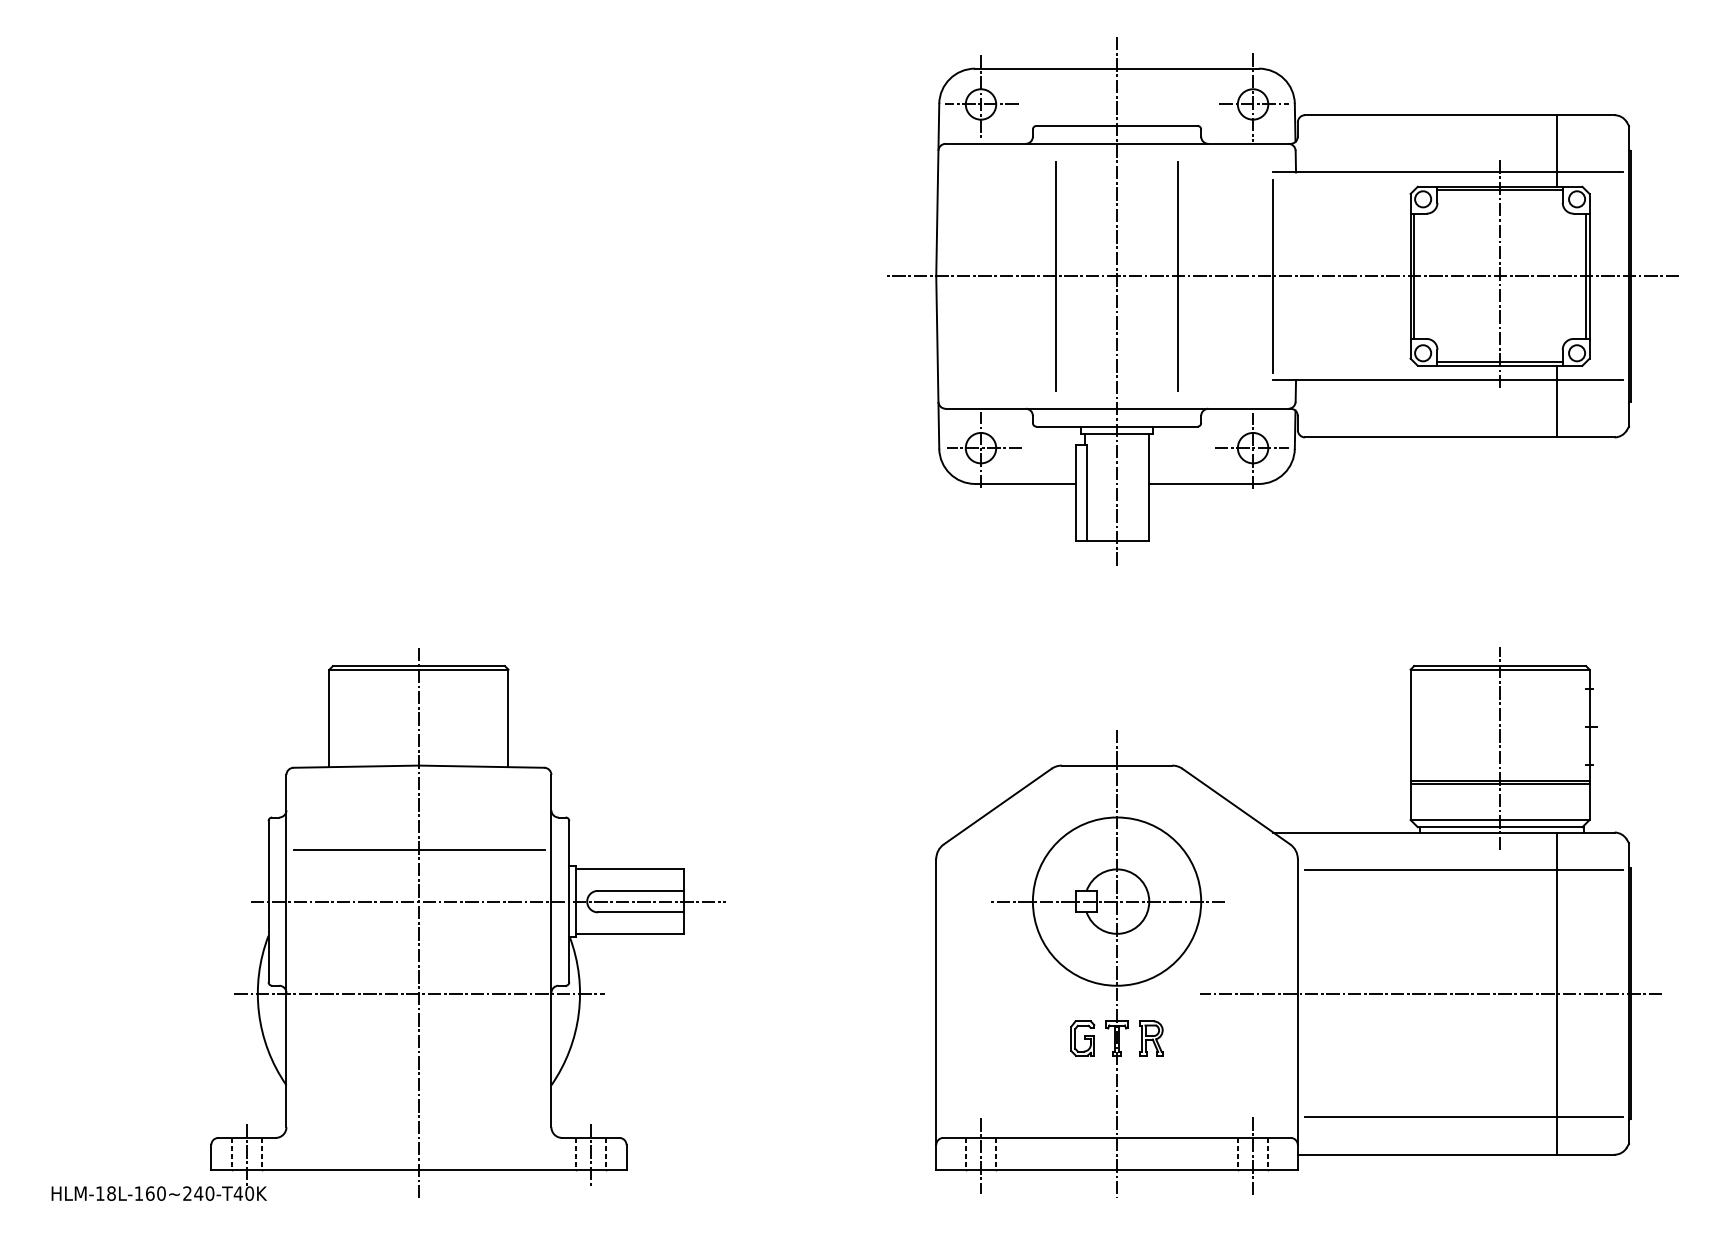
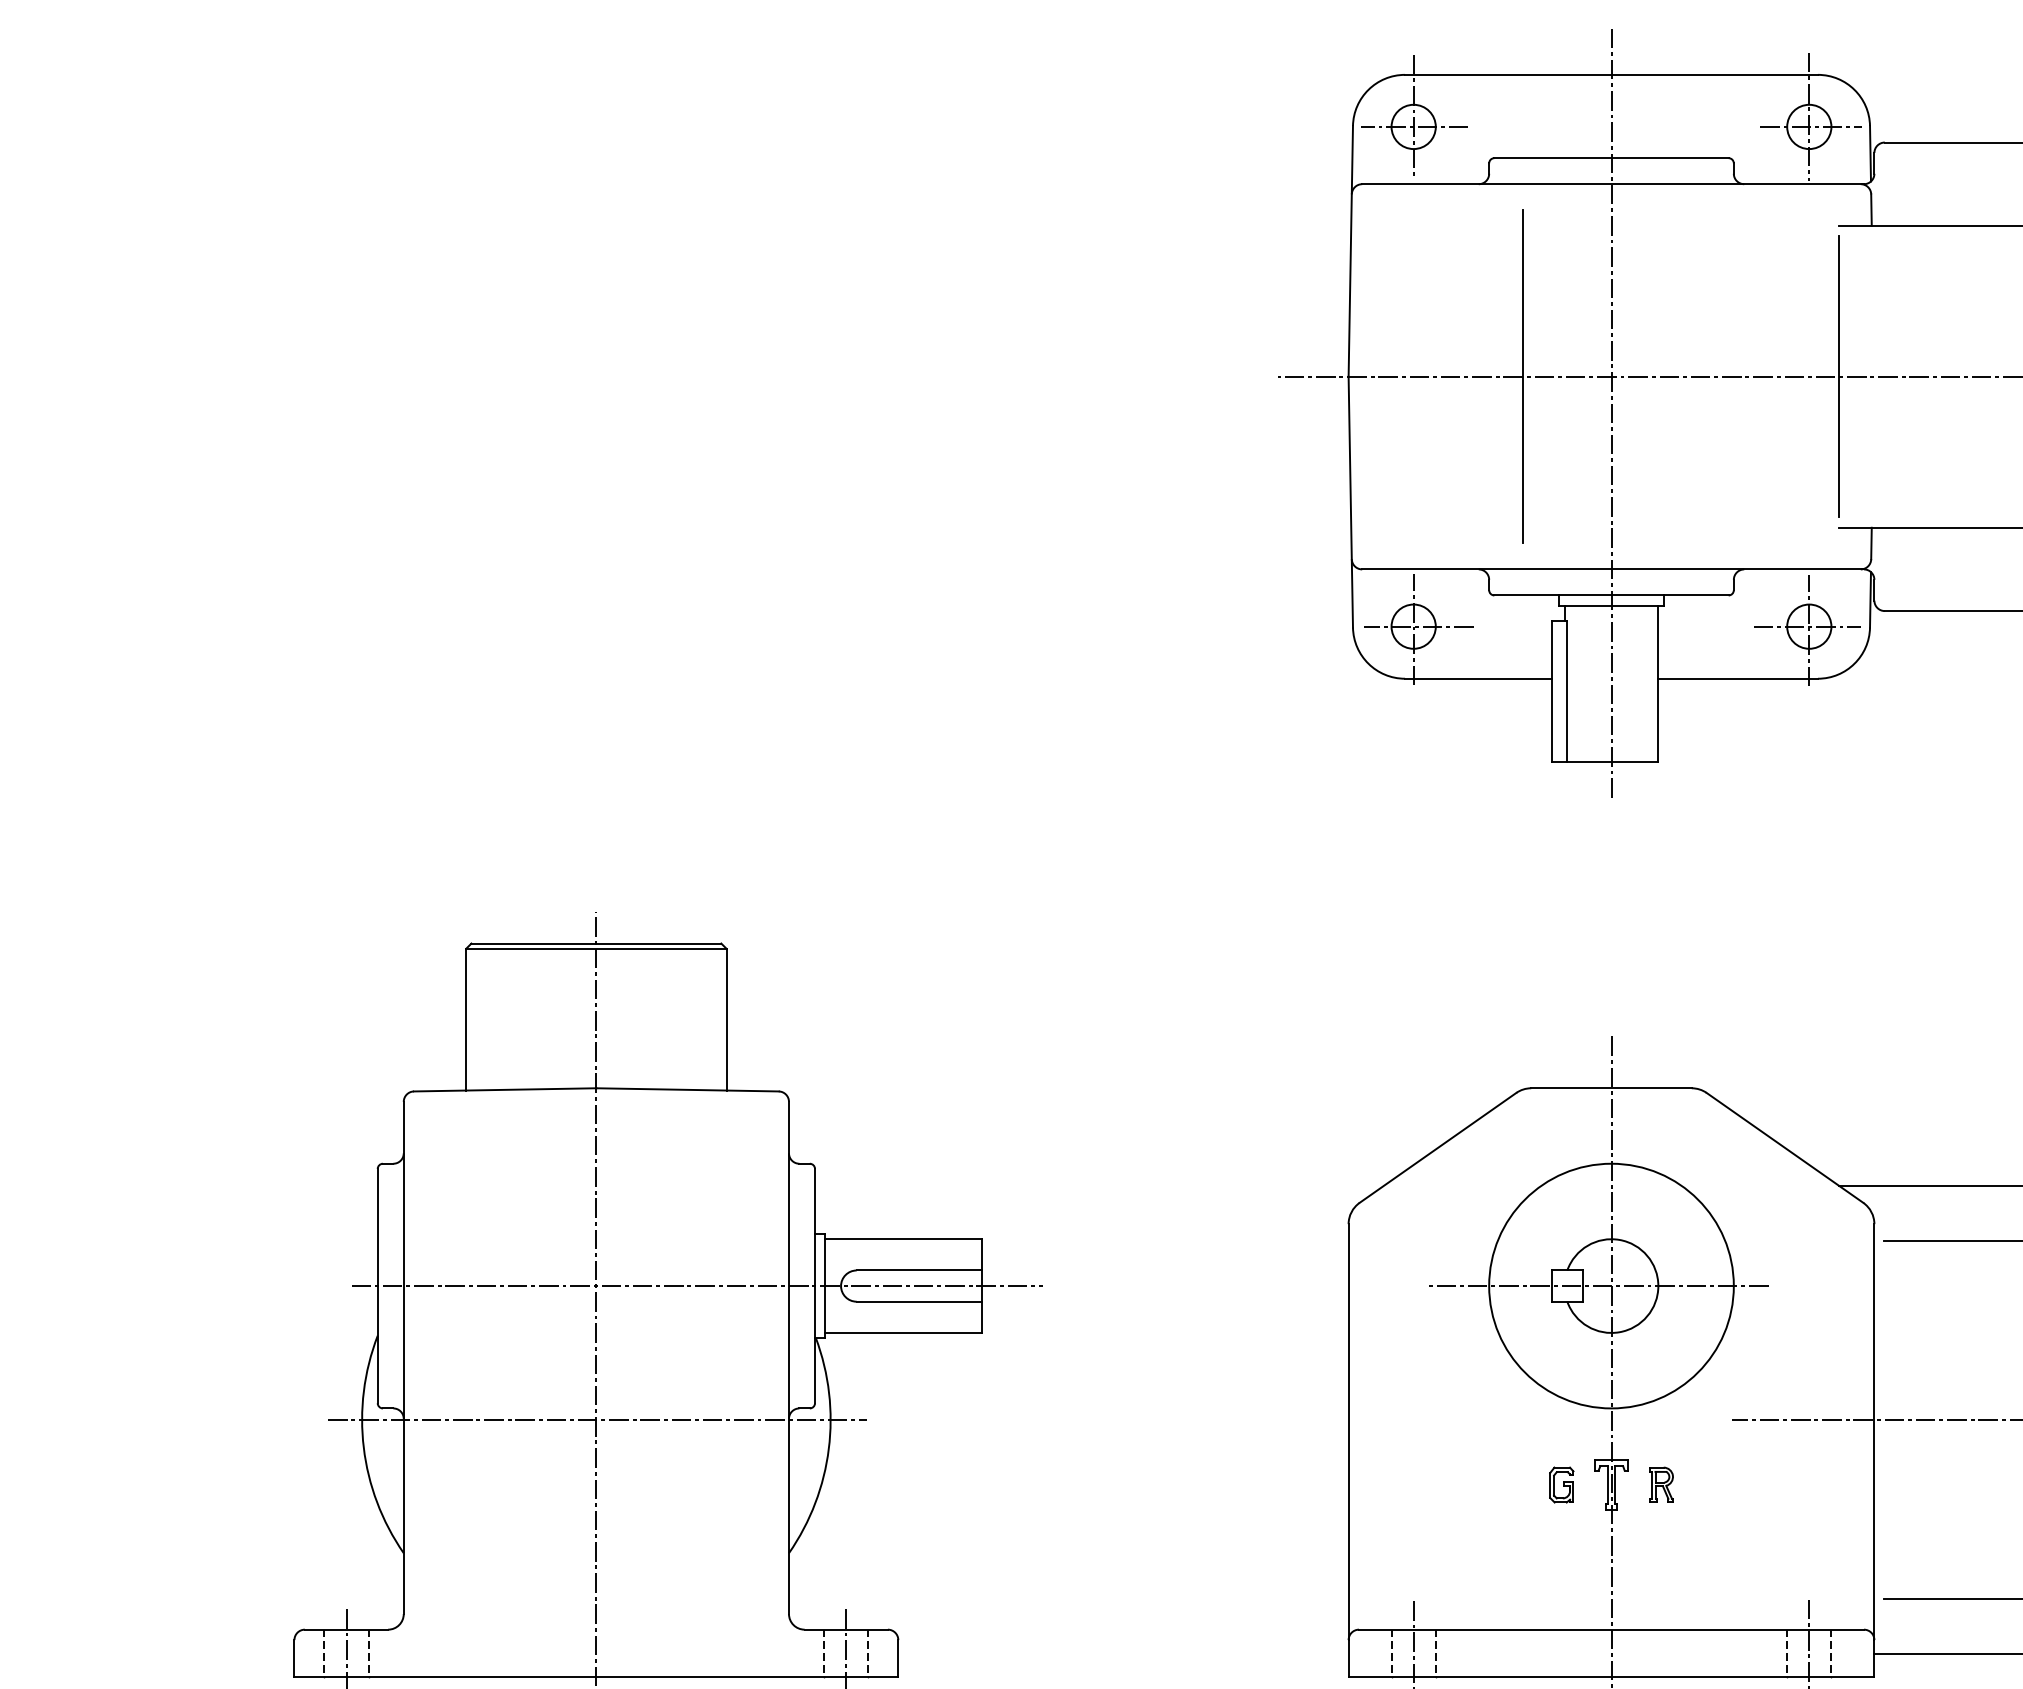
line: (1177, 275) -> (1699, 375), removed
line: (419, 849) -> (597, 1210), removed
part: (1082, 1038) -> (1561, 1485), size x0.7
part: (1151, 1038) -> (1661, 1485), size x0.7

